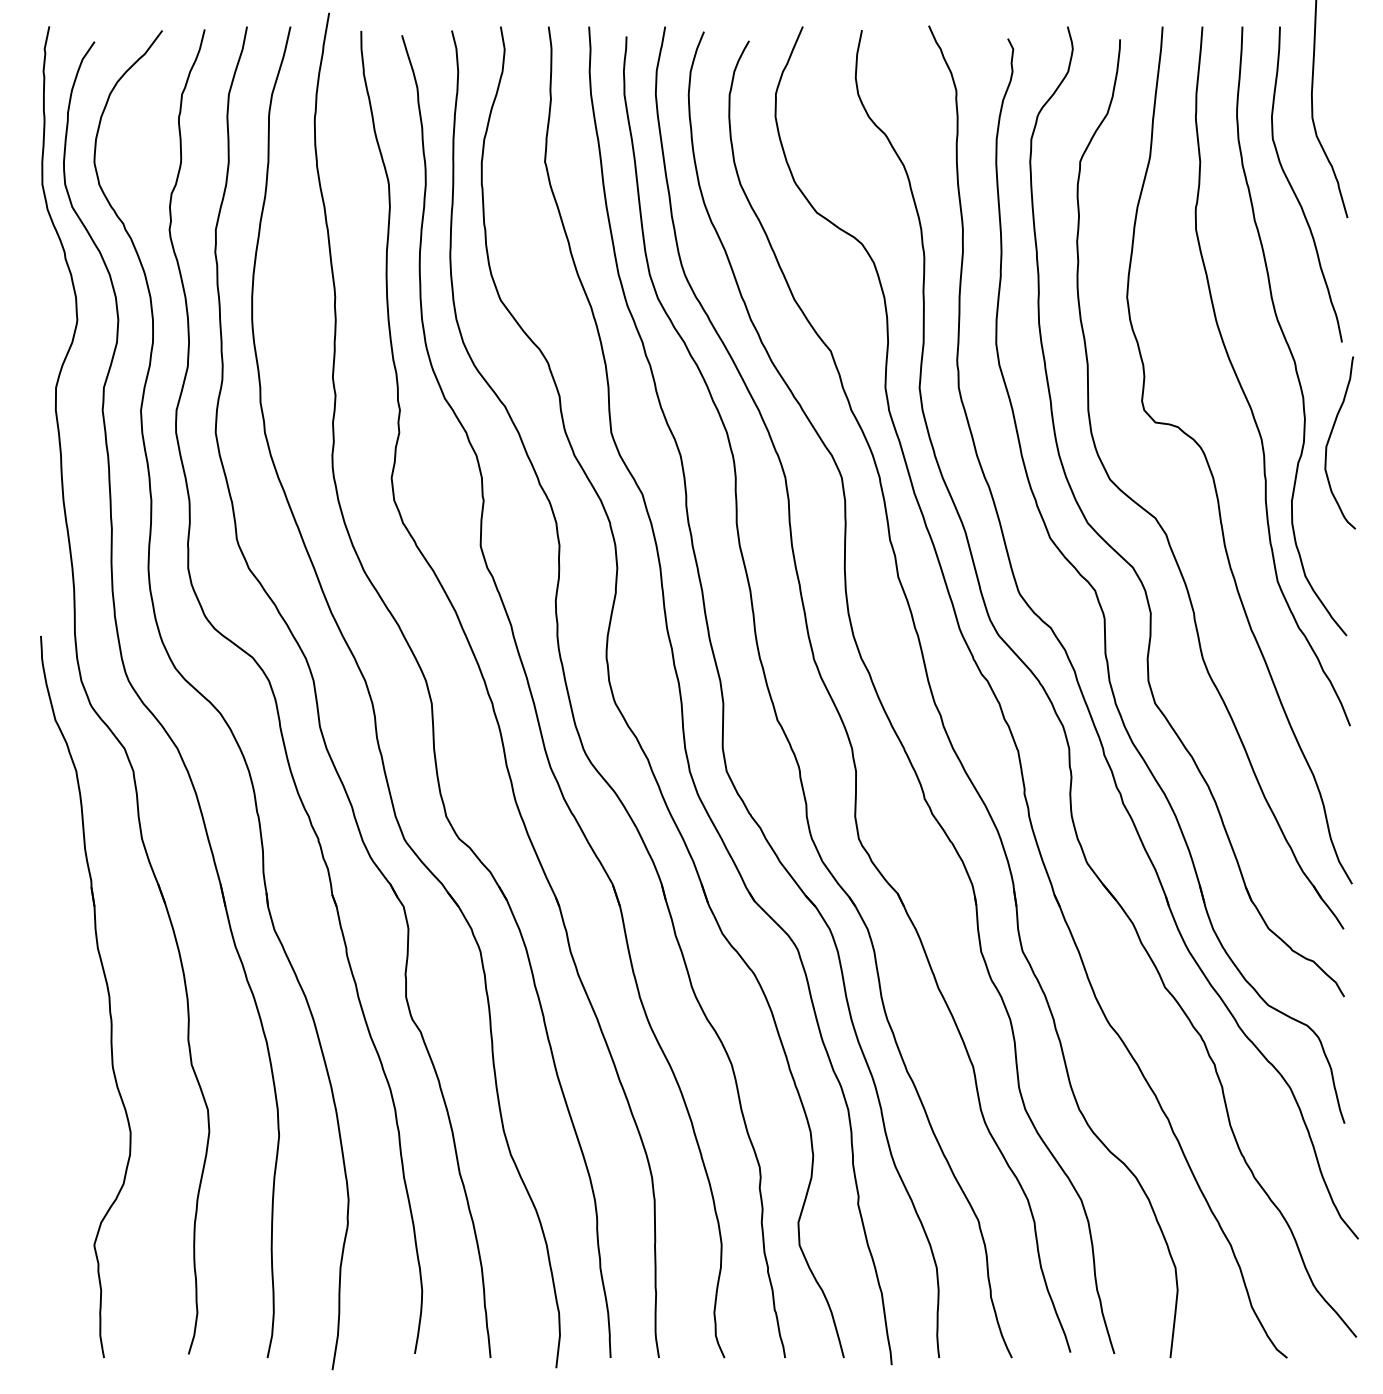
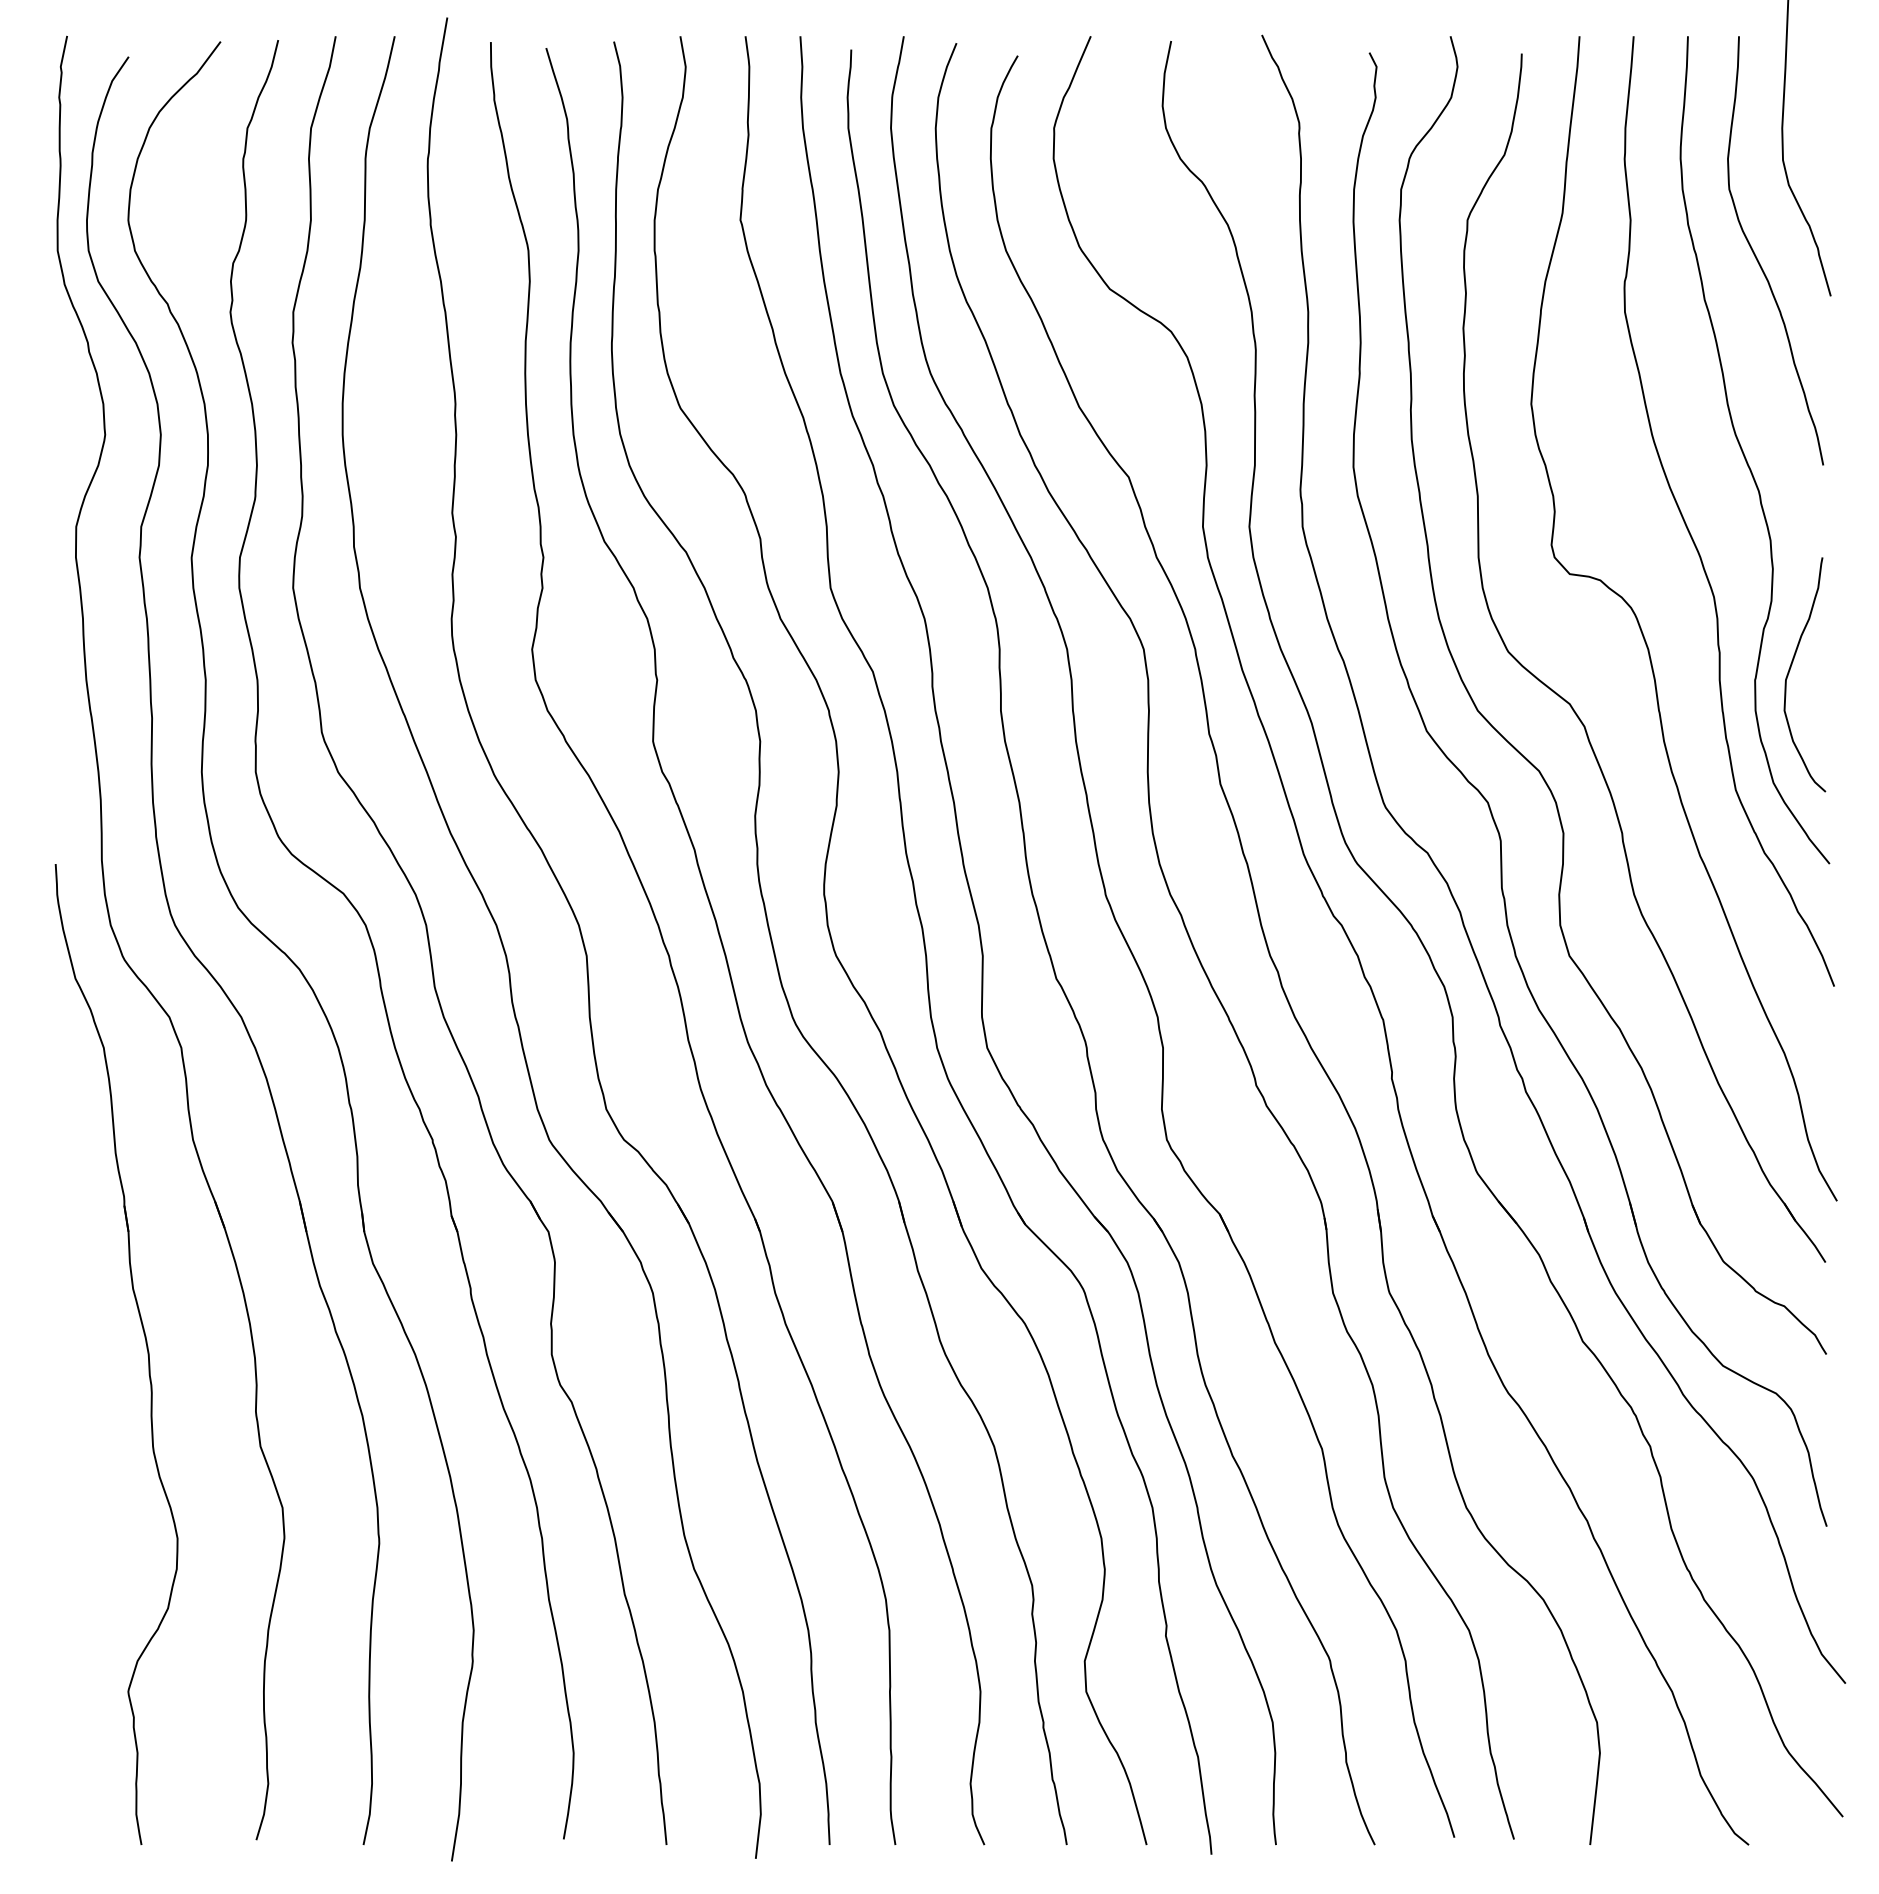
curve: (1329, 439) -> (1790, 670), moved

